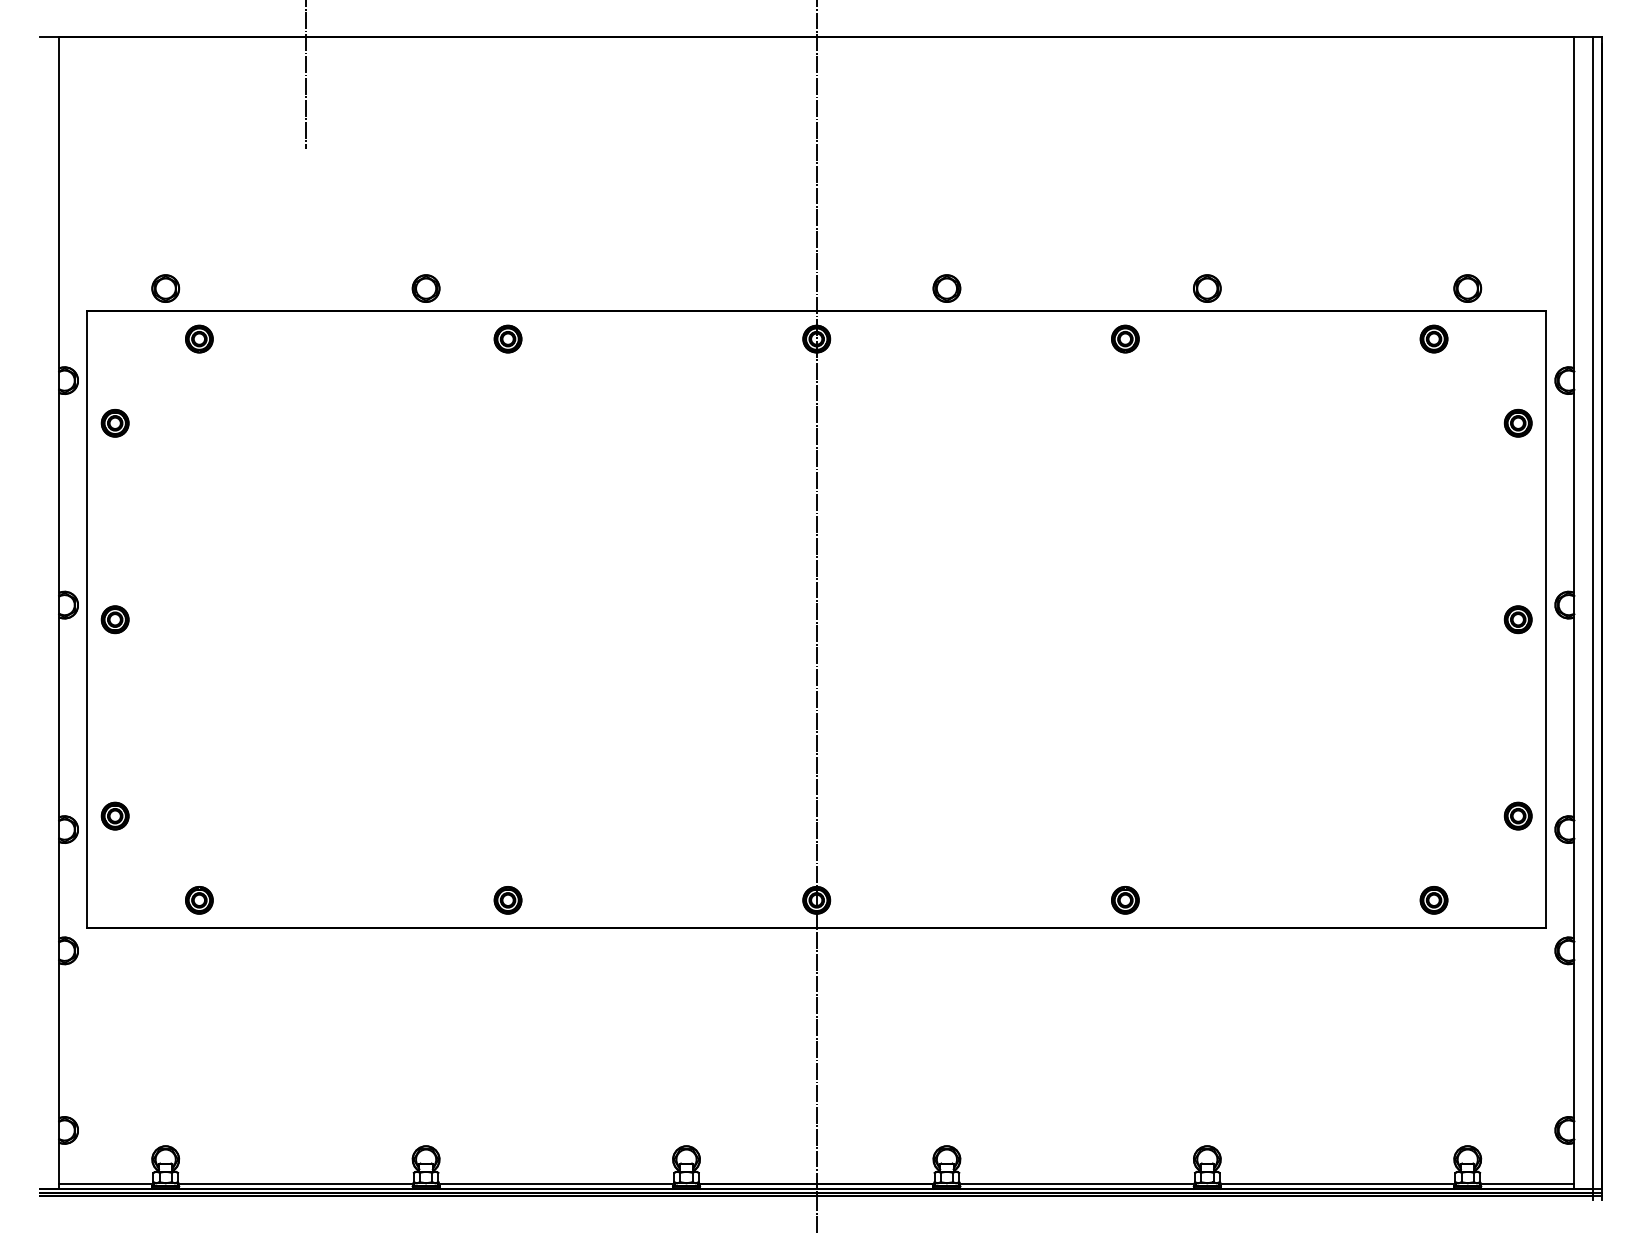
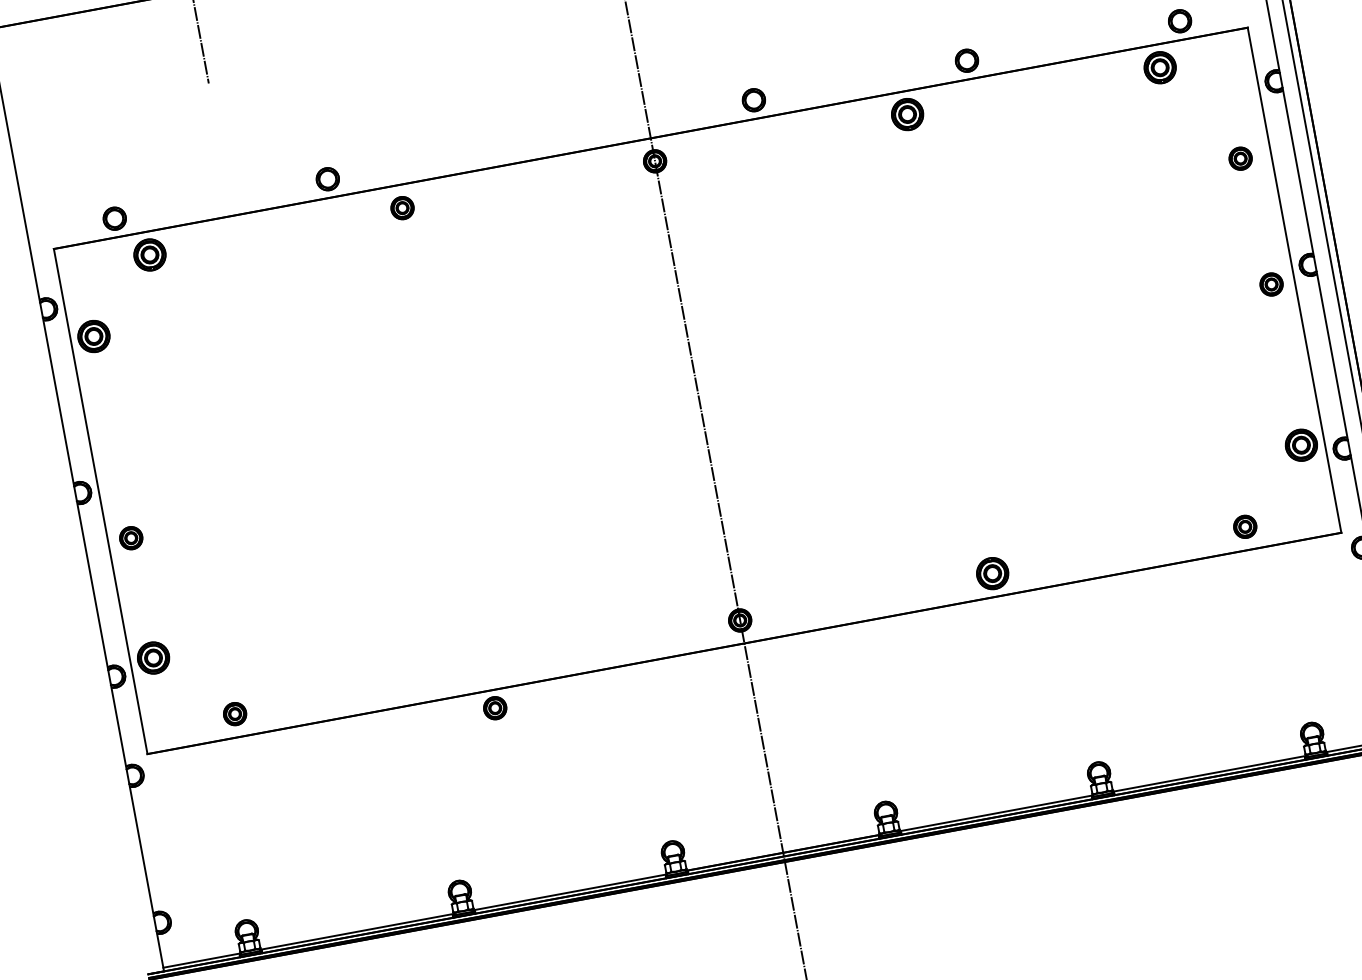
part: (199, 338) -> (149, 254), size x1.4
part: (1125, 338) -> (907, 113), size x1.4
part: (1433, 338) -> (1159, 67), size x1.4
part: (1517, 422) -> (1239, 158), moved
part: (114, 423) -> (93, 336), size x1.4
part: (114, 619) -> (130, 538), moved
part: (114, 815) -> (152, 657), size x1.4
part: (1517, 815) -> (1300, 444), size x1.4
part: (507, 900) -> (494, 708), moved
part: (1125, 900) -> (992, 573), size x1.4

